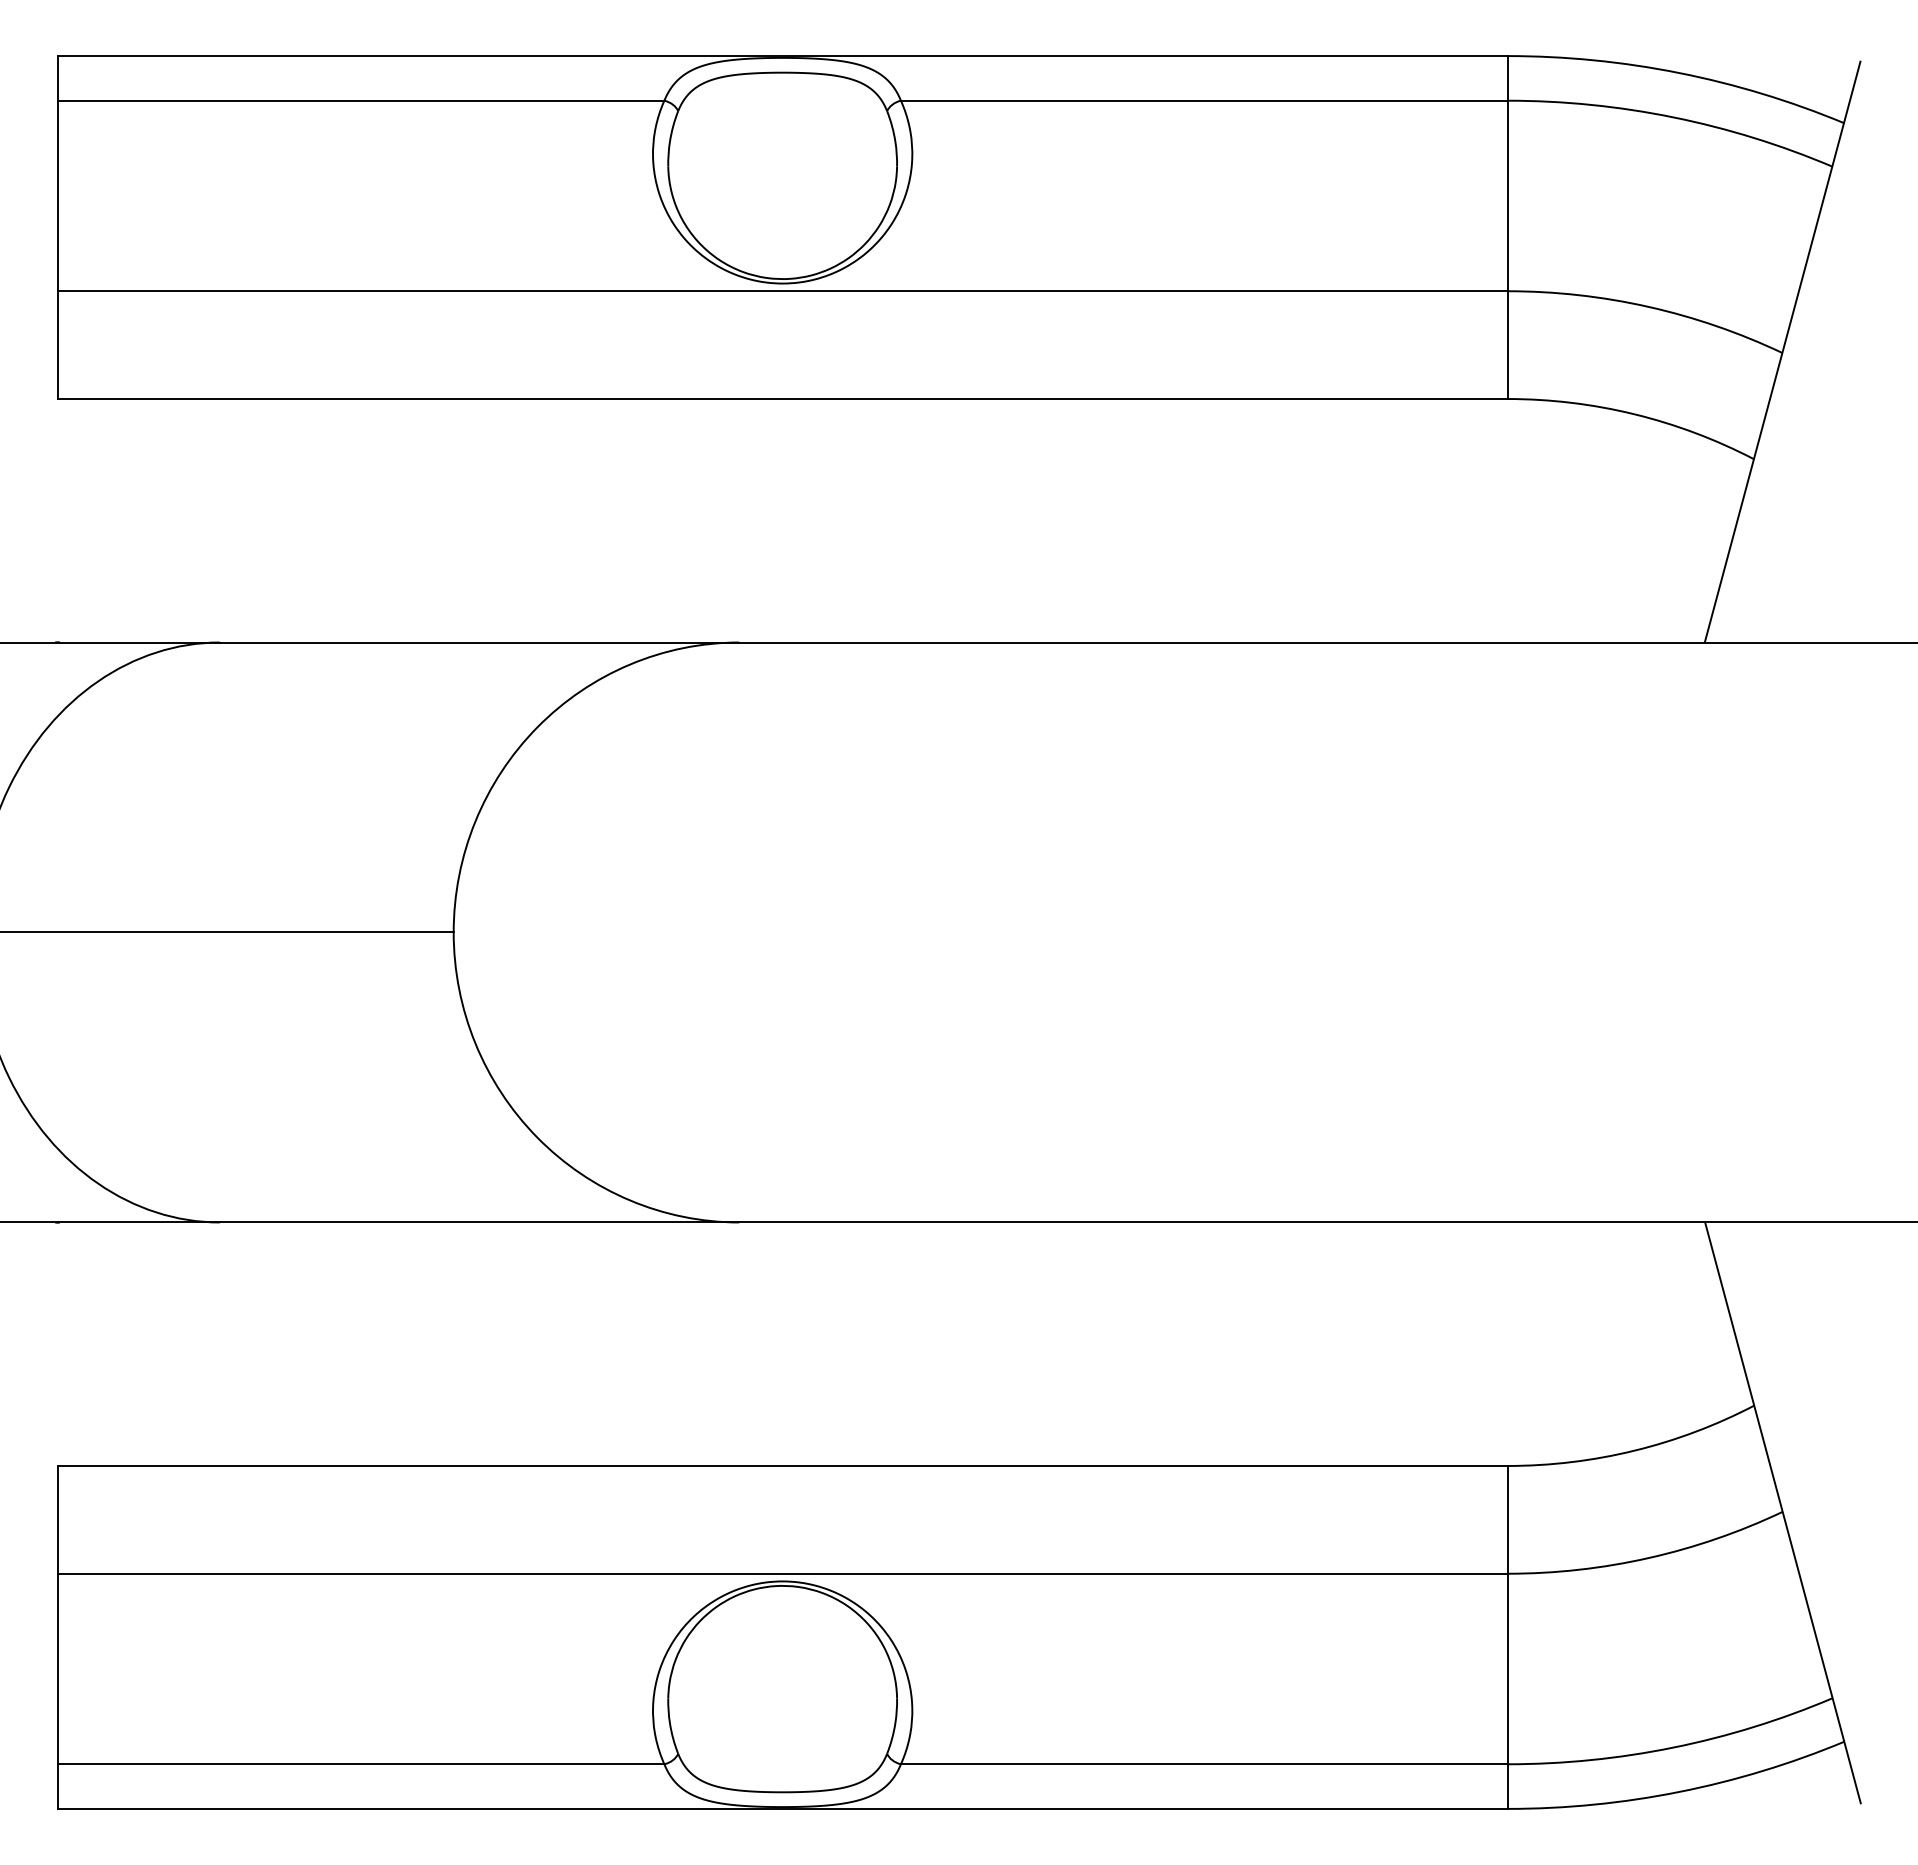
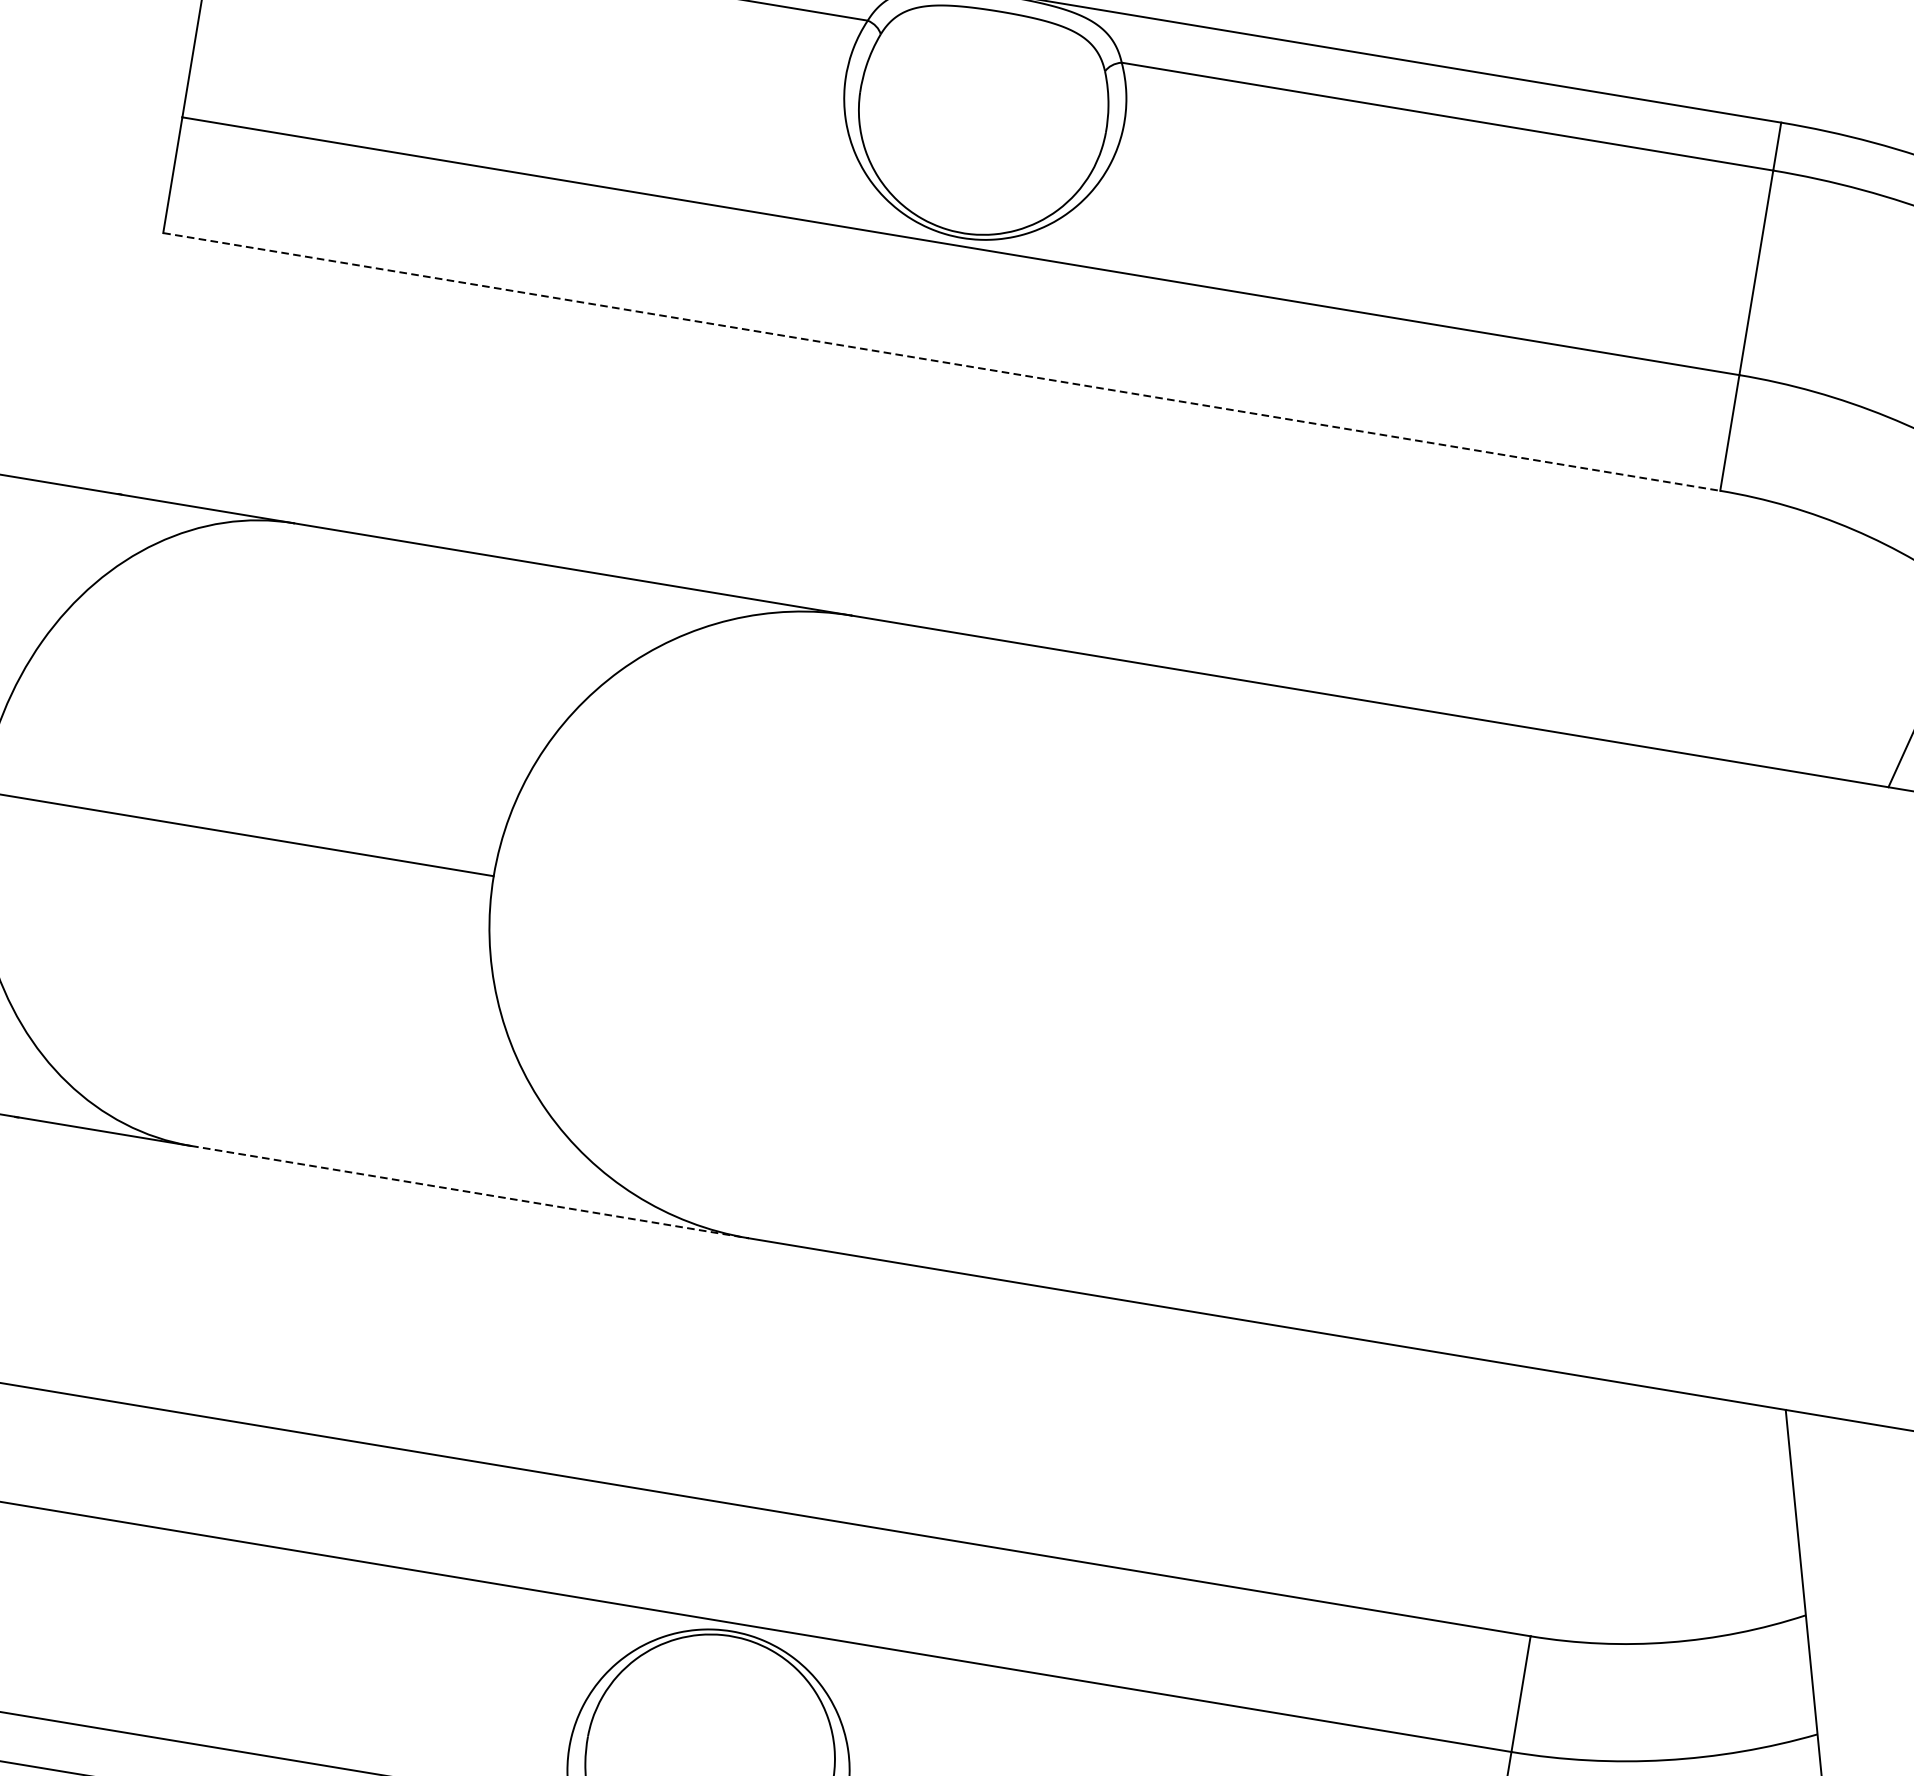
line: (783, 399) -> (942, 362), solid -> dashed
line: (479, 1222) -> (469, 1192), solid -> dashed

